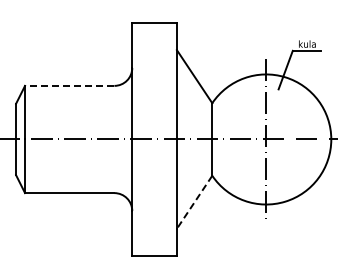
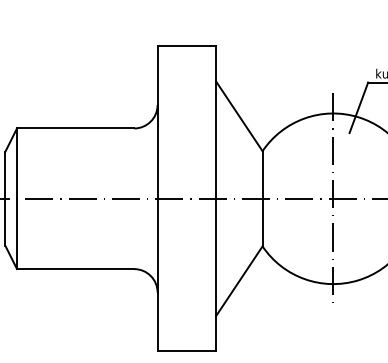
line: (69, 85) -> (75, 127), dashed -> solid
line: (194, 202) -> (239, 281), dashed -> solid

